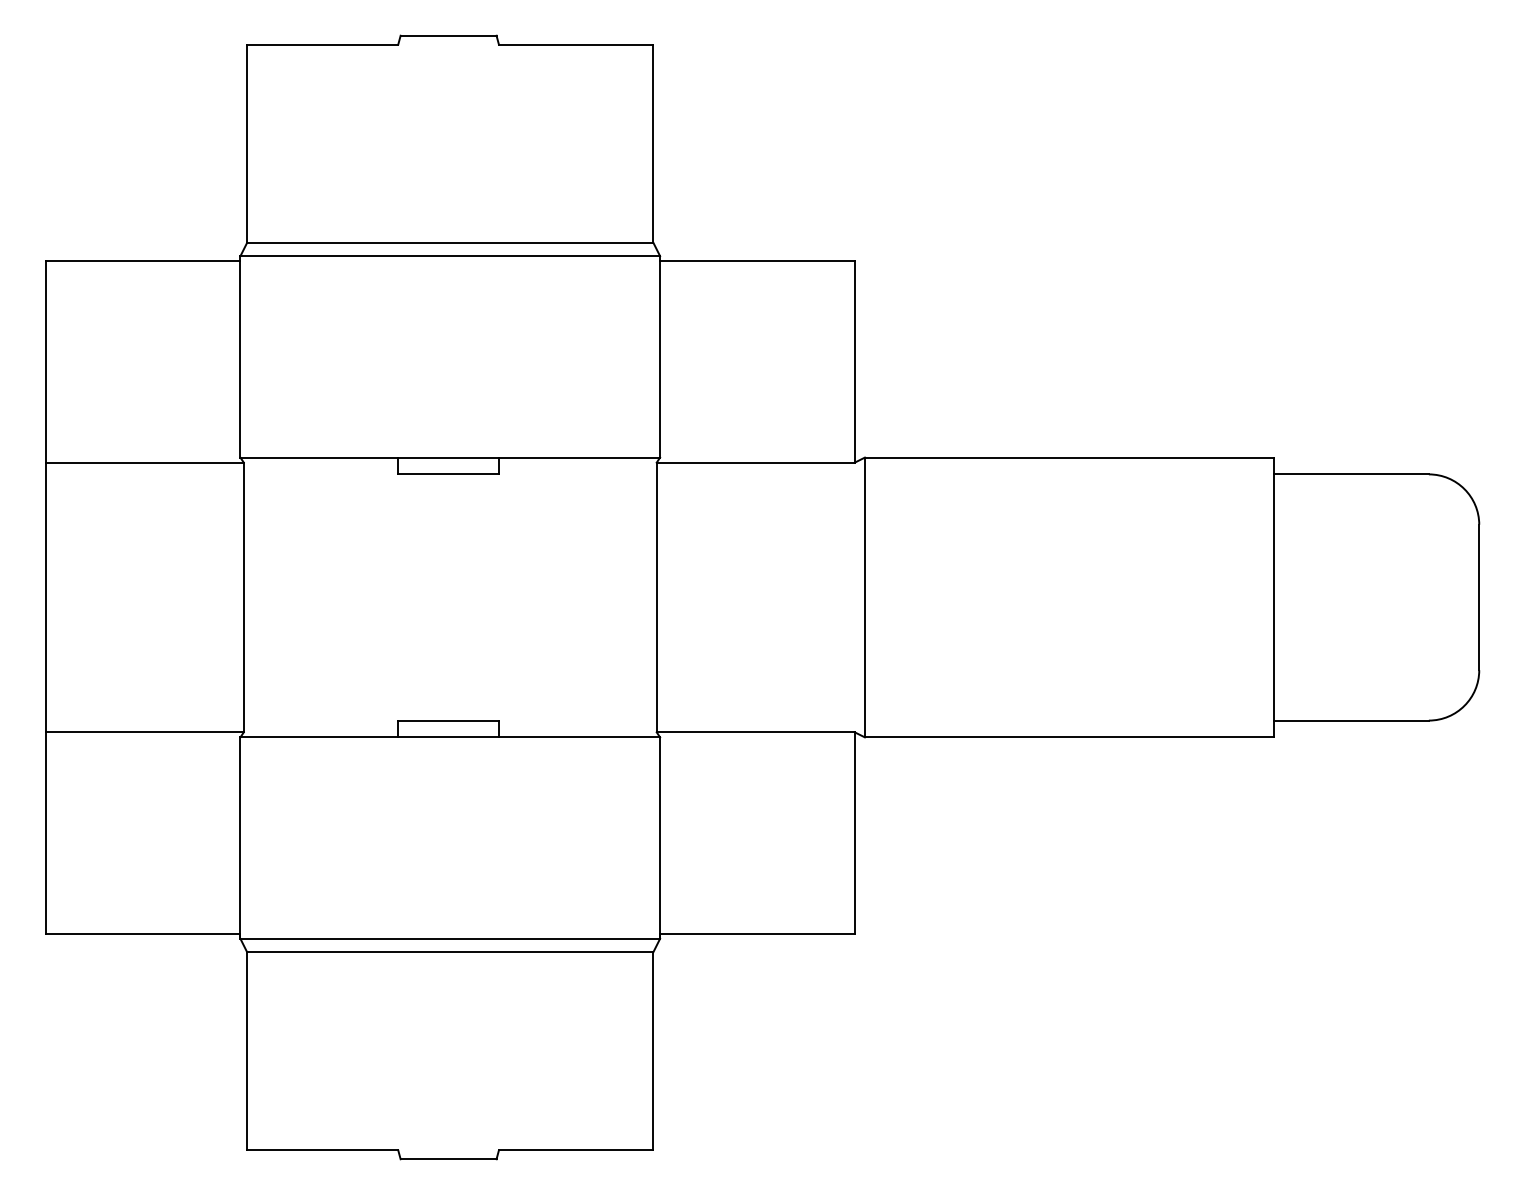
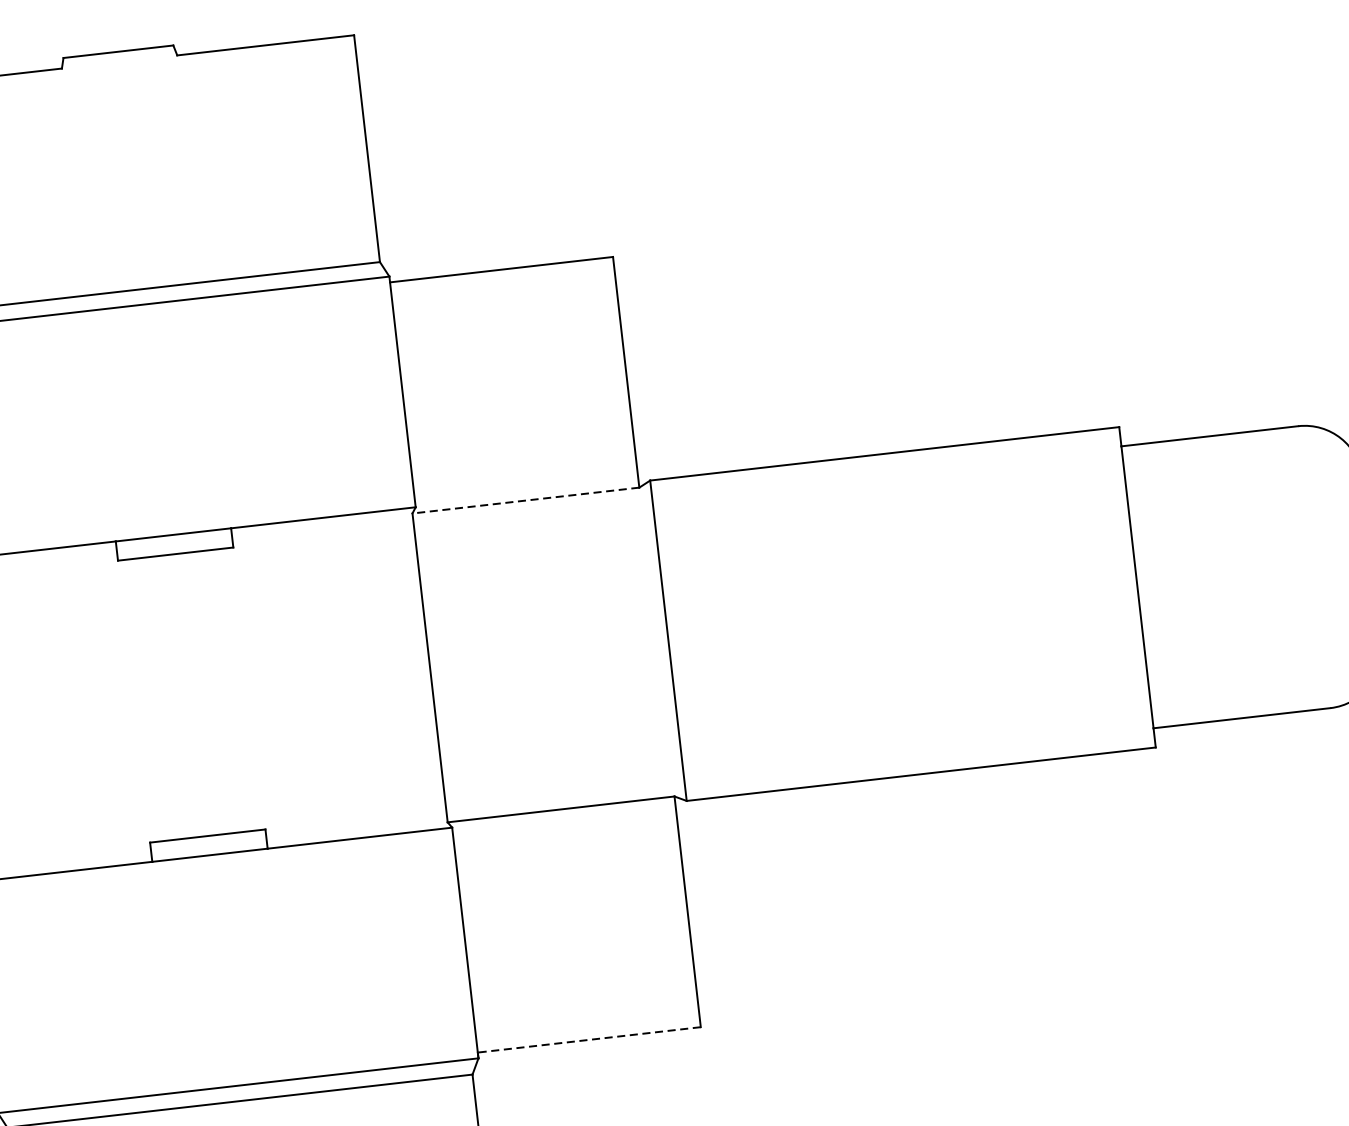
line: (755, 462) -> (525, 500), solid -> dashed
line: (756, 933) -> (588, 1039), solid -> dashed

